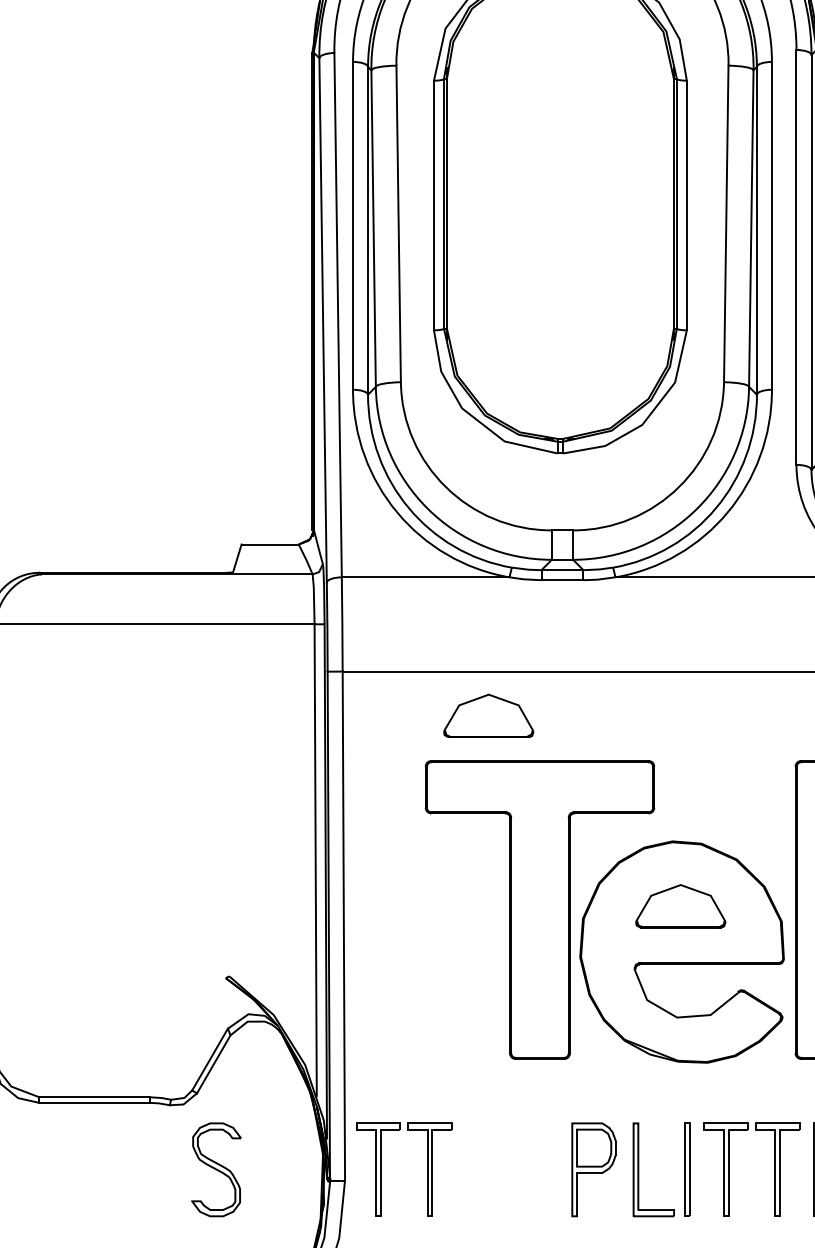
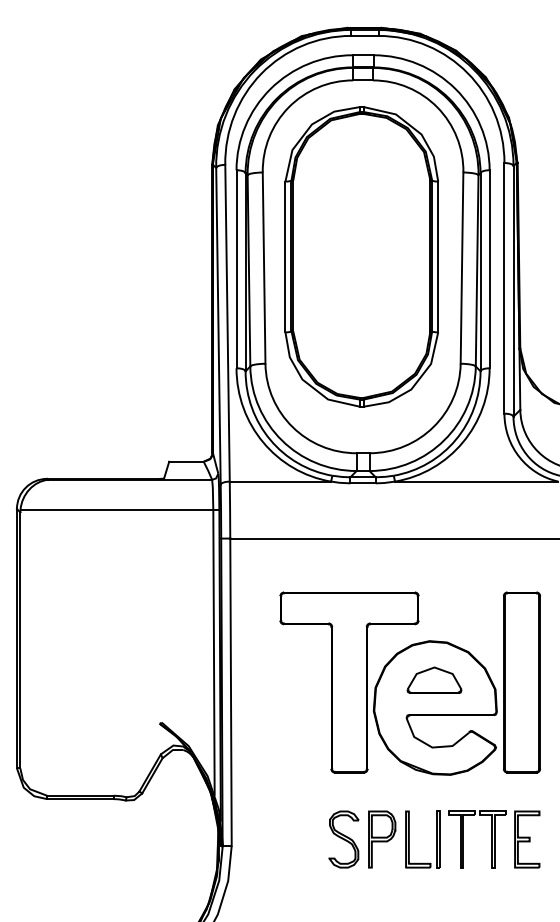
part: (488, 714) -> (318, 564), removed
part: (215, 1169) -> (343, 839), moved
part: (381, 1169) -> (253, 839), removed

